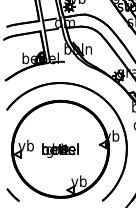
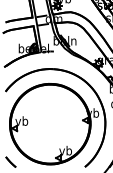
part: (60, 150) -> (50, 125), removed

